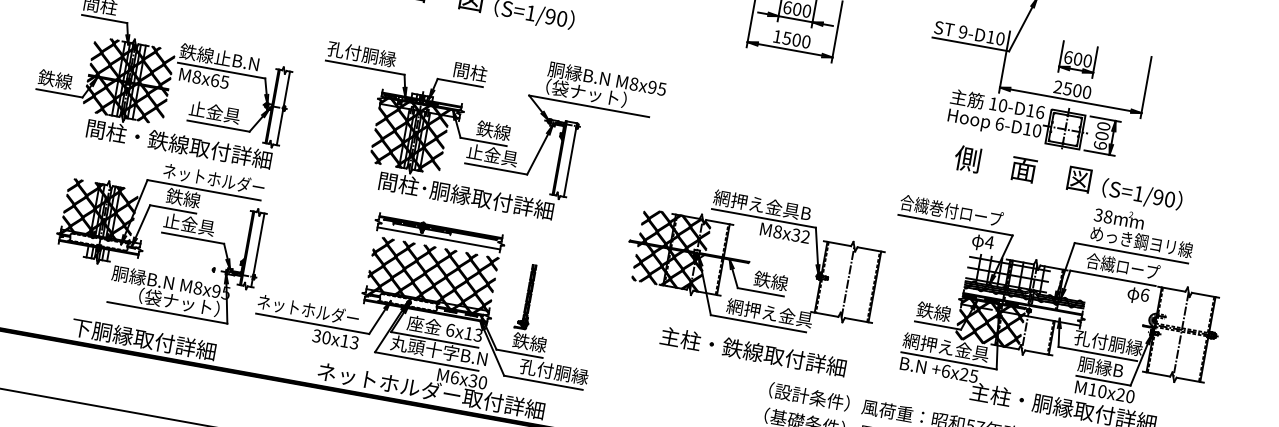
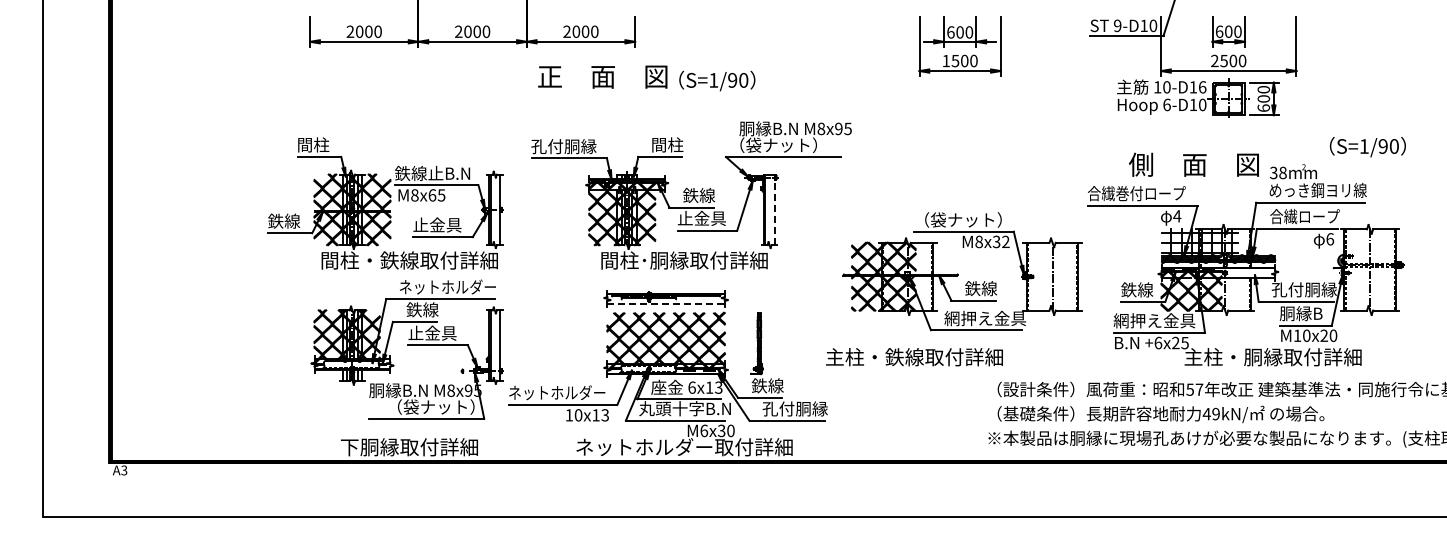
line: (571, 159) -> (775, 209), solid -> dashed
text: (1022, 168) -> (1193, 164), moved
text: (1141, 195) -> (1367, 147), moved
text: (762, 204) -> (960, 219), 網押え金具B -> （袋ナット）
line: (439, 238) -> (666, 304), solid -> dashed
text: (316, 336) -> (568, 415), 30x13 -> 10x13
text: (753, 352) -> (914, 357), moved

